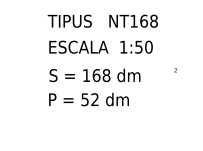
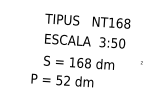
text: (123, 46) -> (102, 41), 1:50 -> 3:50
text: (88, 99) -> (62, 80), moved

